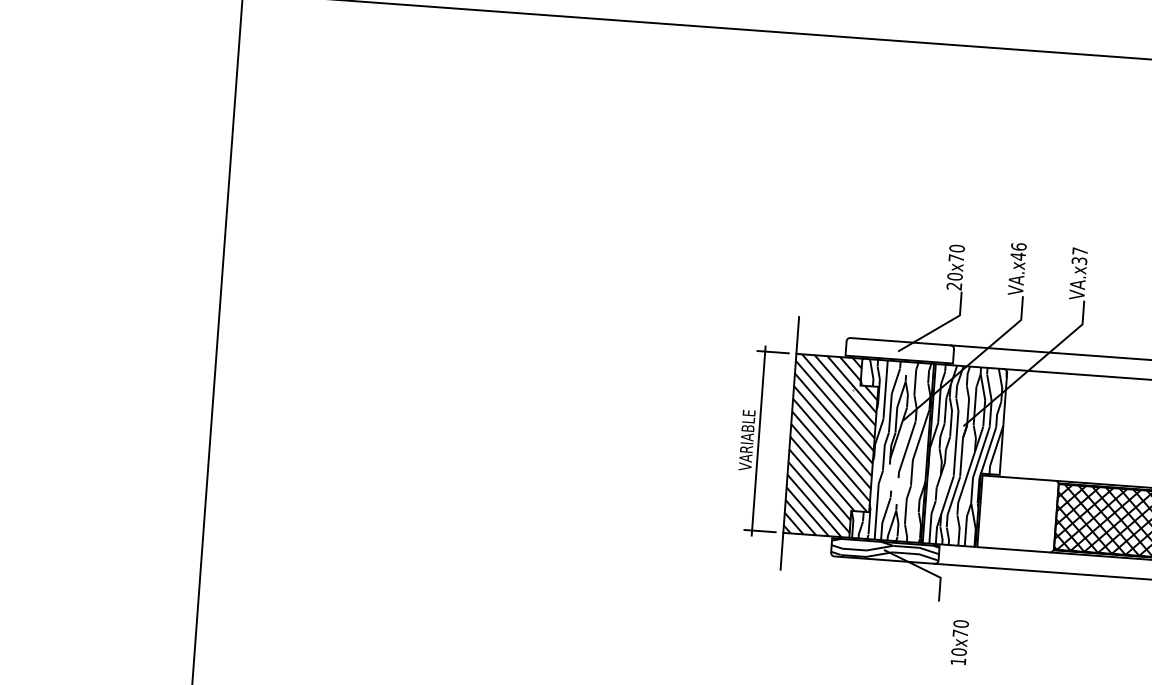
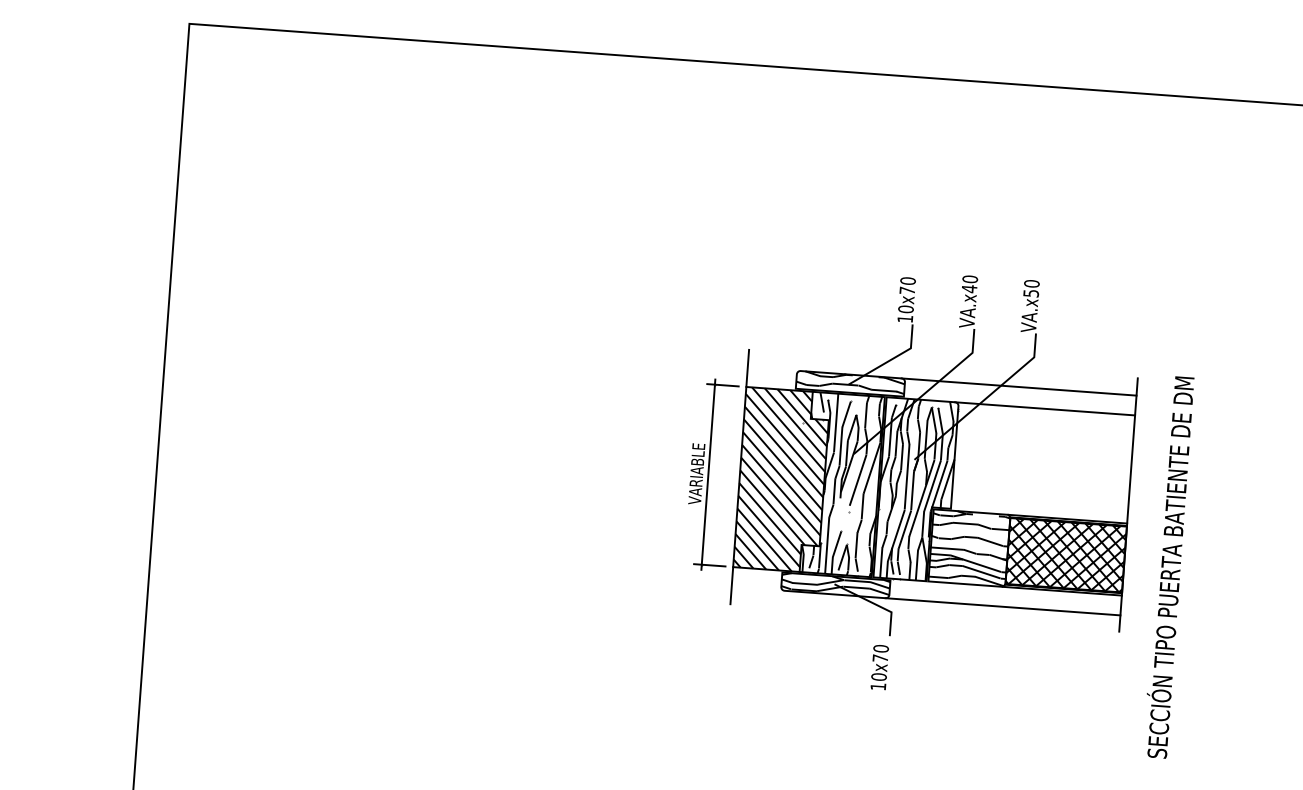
text: (1018, 246) -> (969, 278), VA.x46 -> VA.x40
text: (1079, 255) -> (1031, 287), VA.x37 -> VA.x50
text: (953, 286) -> (904, 319), 20x70 -> 10x70
hatch: (899, 349) -> (850, 382), added
hatch: (1018, 514) -> (969, 548), added
text: (959, 642) -> (879, 667), moved

